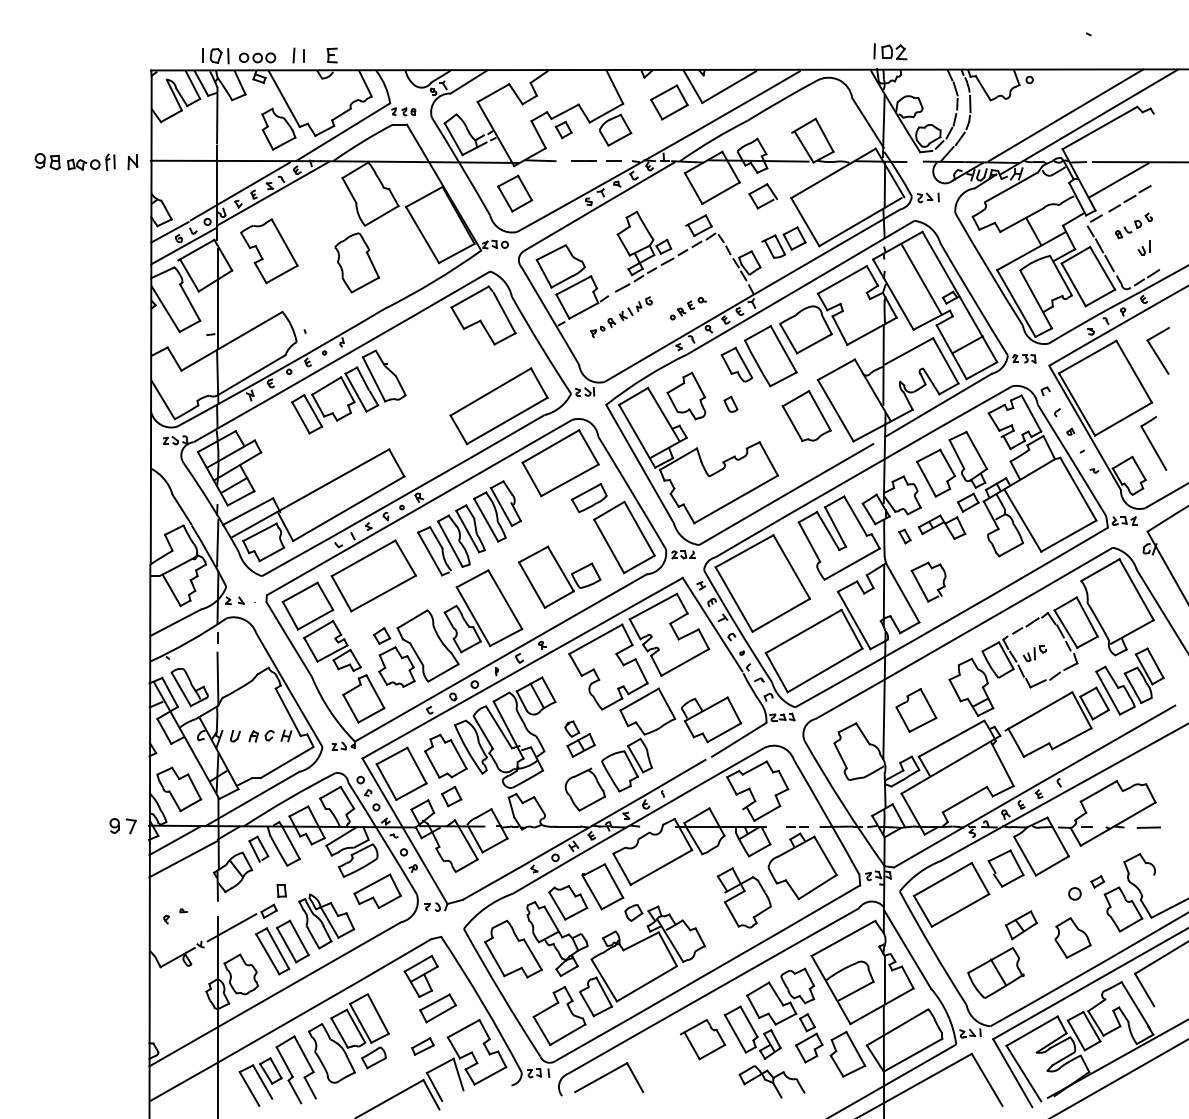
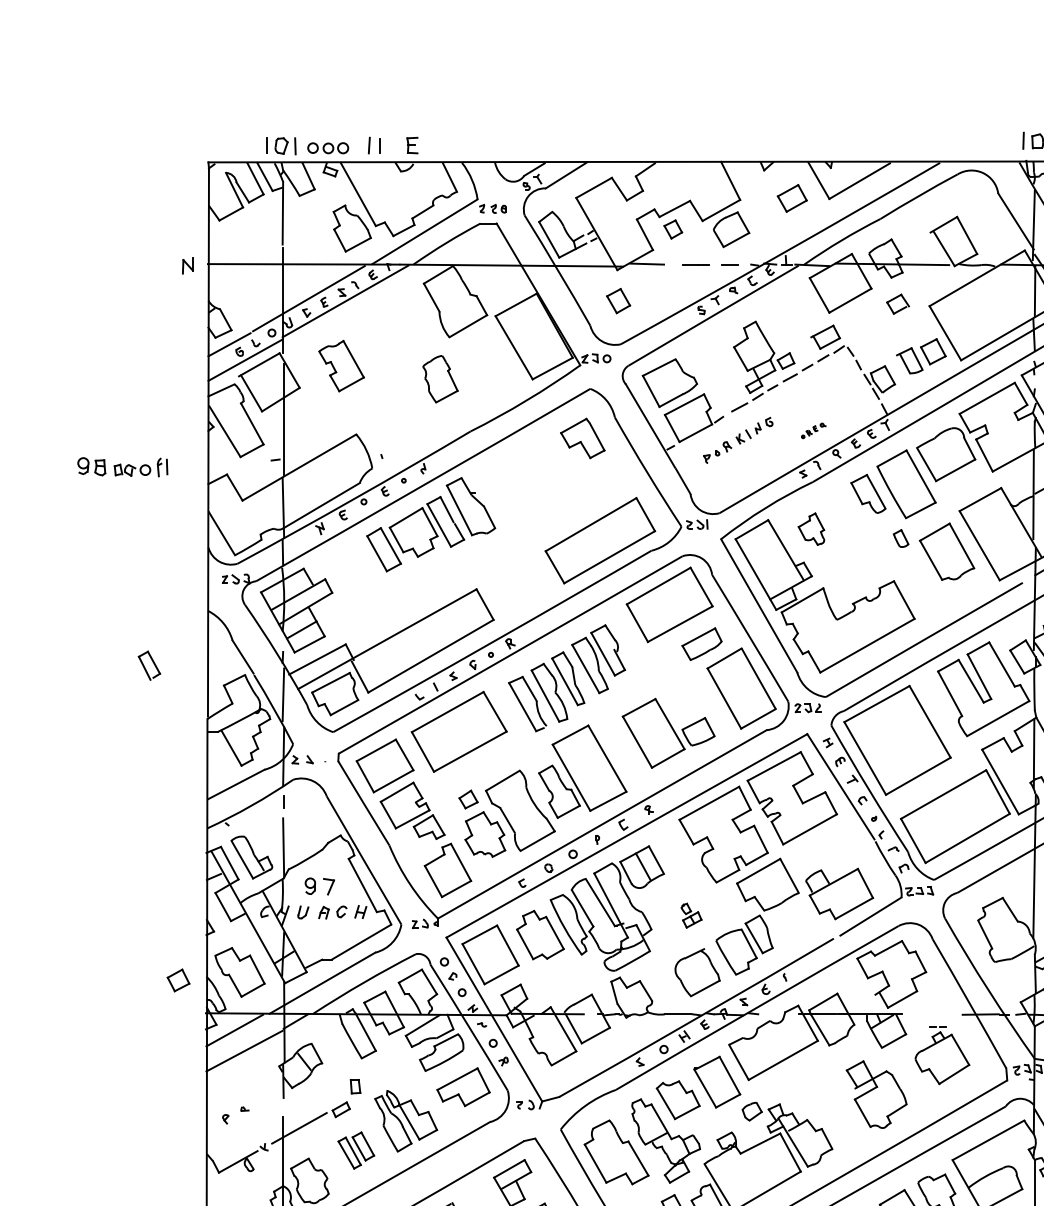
part: (669, 102) -> (792, 198), size x0.7
part: (74, 161) -> (122, 466), moved
part: (515, 193) -> (618, 300), size x0.6
part: (763, 196) -> (898, 304), size x0.7
part: (269, 251) -> (341, 366), size x0.7
part: (356, 262) -> (439, 378), size x0.7
part: (688, 308) -> (813, 430), size x0.6
part: (483, 315) -> (582, 438), size x0.6
part: (686, 395) -> (811, 528), size x0.6
part: (730, 403) -> (900, 537), moved
part: (579, 738) -> (690, 915), size x0.6
part: (451, 796) -> (178, 980), moved
part: (122, 826) -> (319, 886), moved
part: (258, 848) -> (149, 664), moved
part: (802, 863) -> (942, 1055), size x0.7
part: (282, 947) -> (356, 1150), size x0.6

